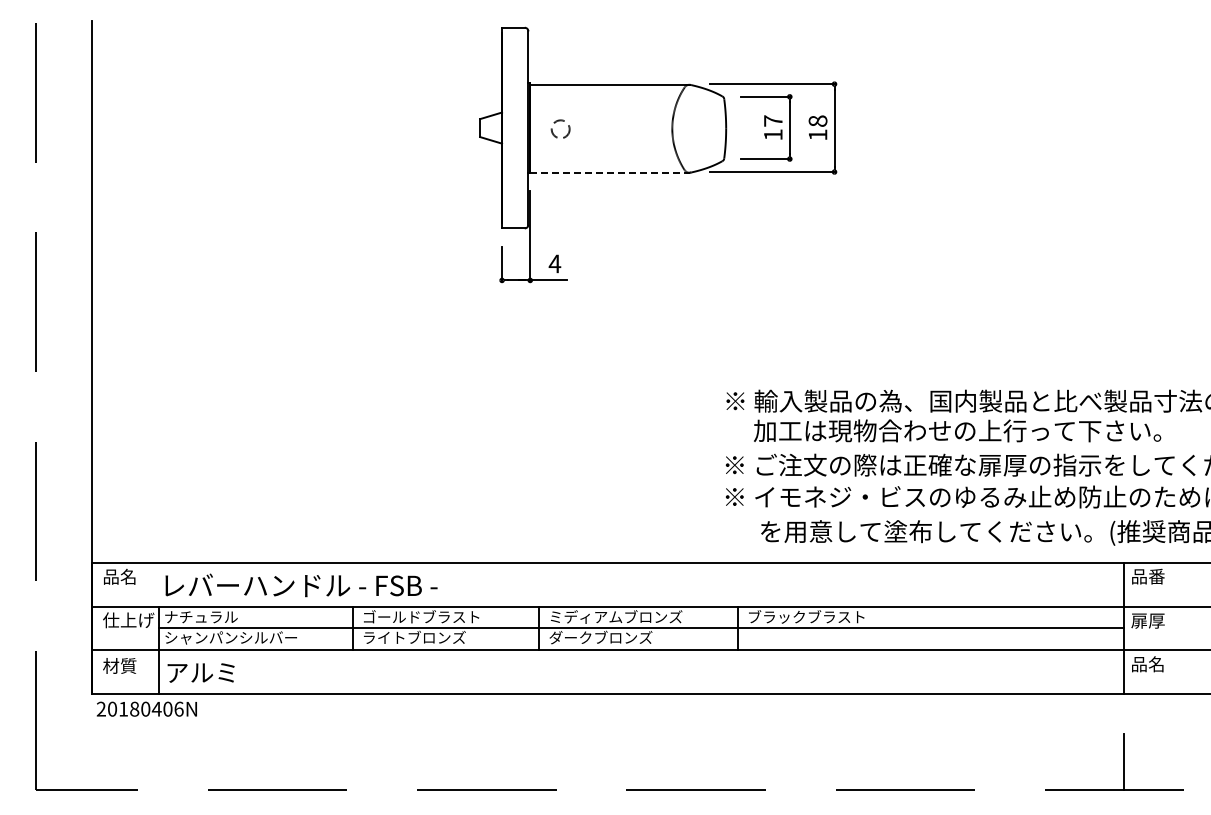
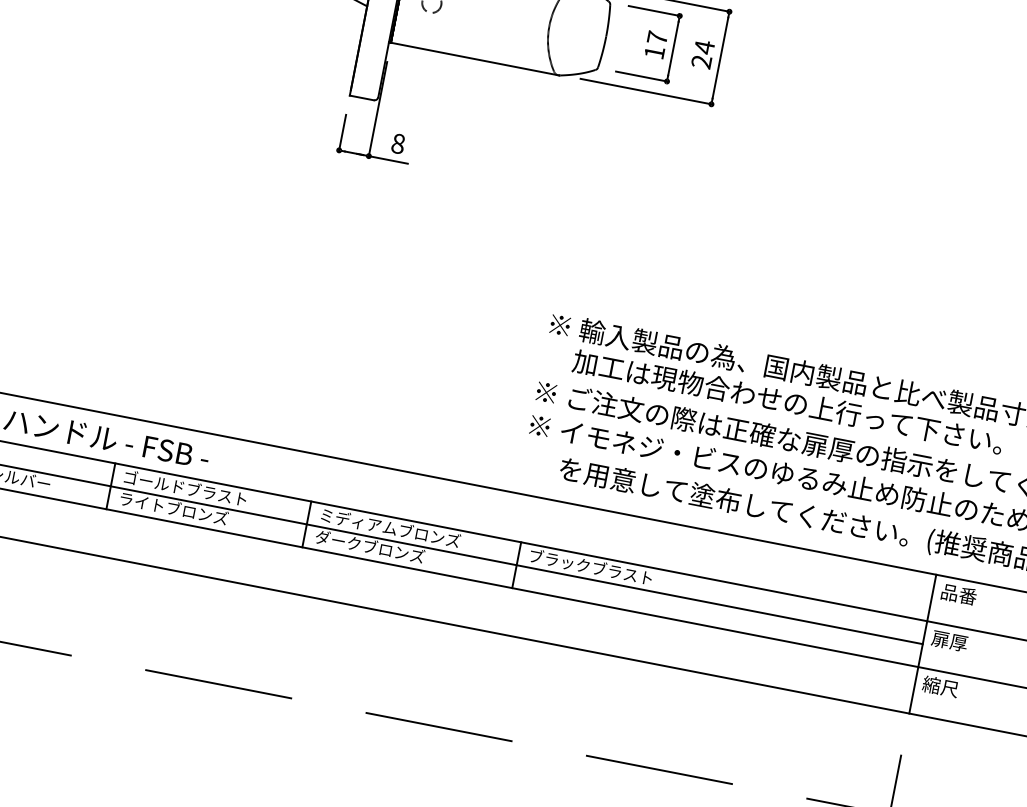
text: (817, 127) -> (702, 53), 18 -> 24
line: (610, 172) -> (475, 58), dashed -> solid
text: (554, 263) -> (397, 143), 4 -> 8
text: (1147, 664) -> (940, 686), 品名 -> 縮尺

